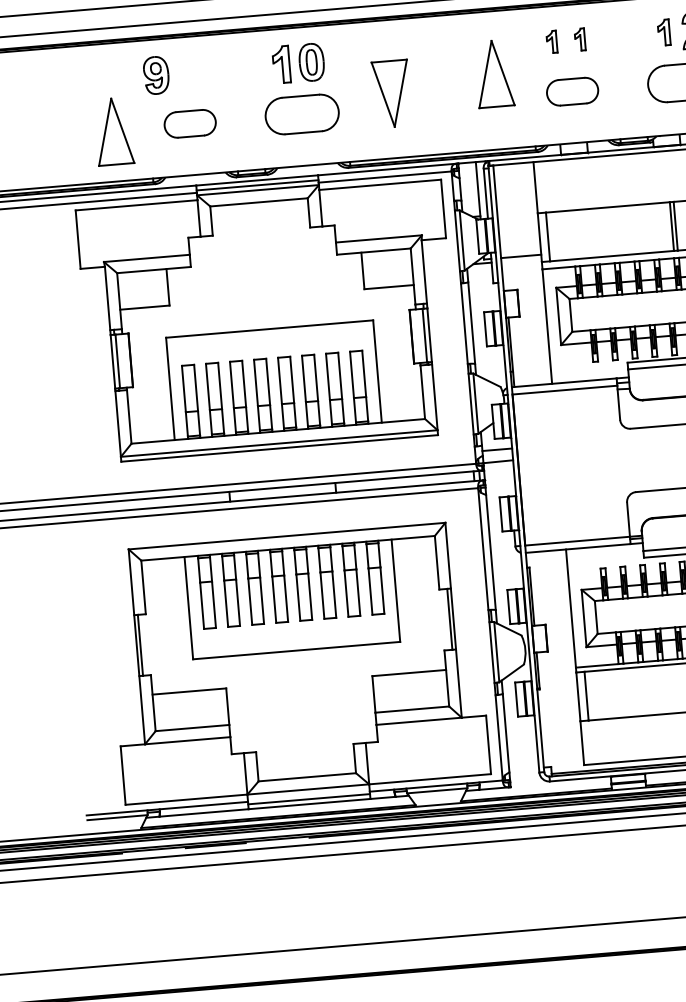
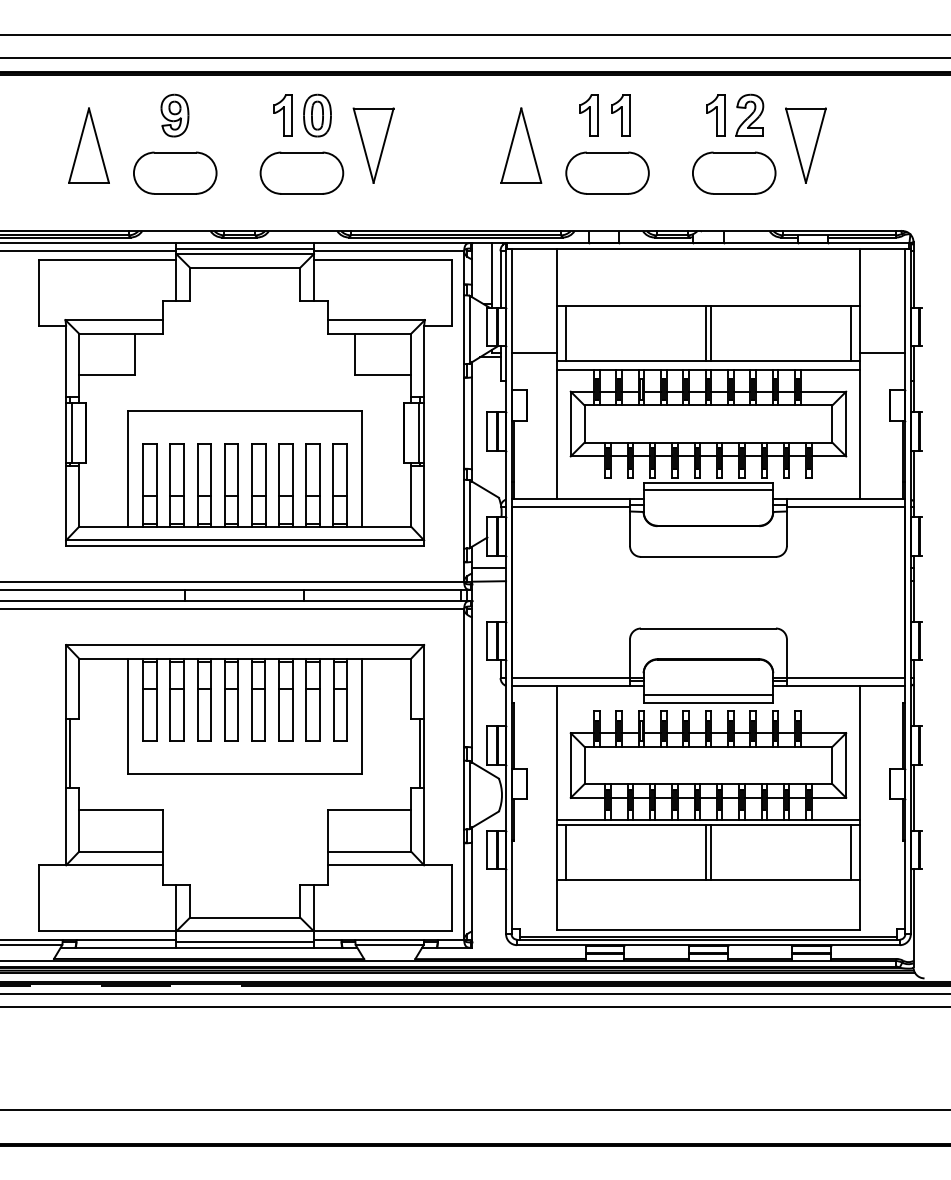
part: (663, 32) -> (715, 115), size x1.43
part: (579, 39) -> (620, 115), size x1.67
part: (551, 42) -> (588, 115), size x1.67
part: (156, 75) -> (174, 115), moved
part: (572, 91) -> (607, 172), size x1.43
part: (391, 93) -> (373, 145), moved
part: (190, 123) -> (175, 172), size x1.43
part: (113, 131) -> (88, 145), moved

